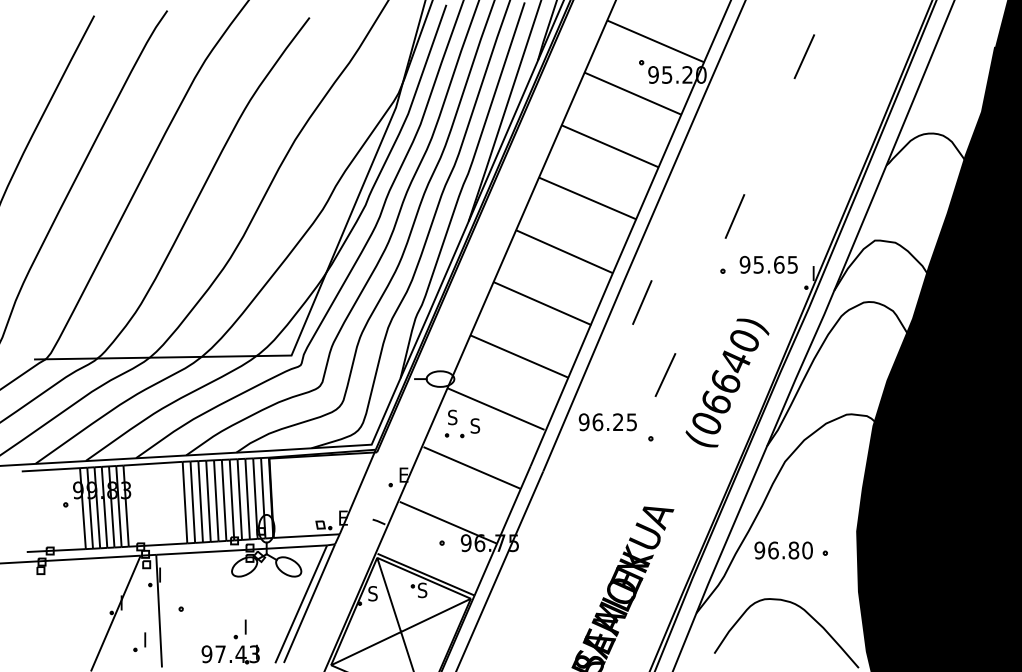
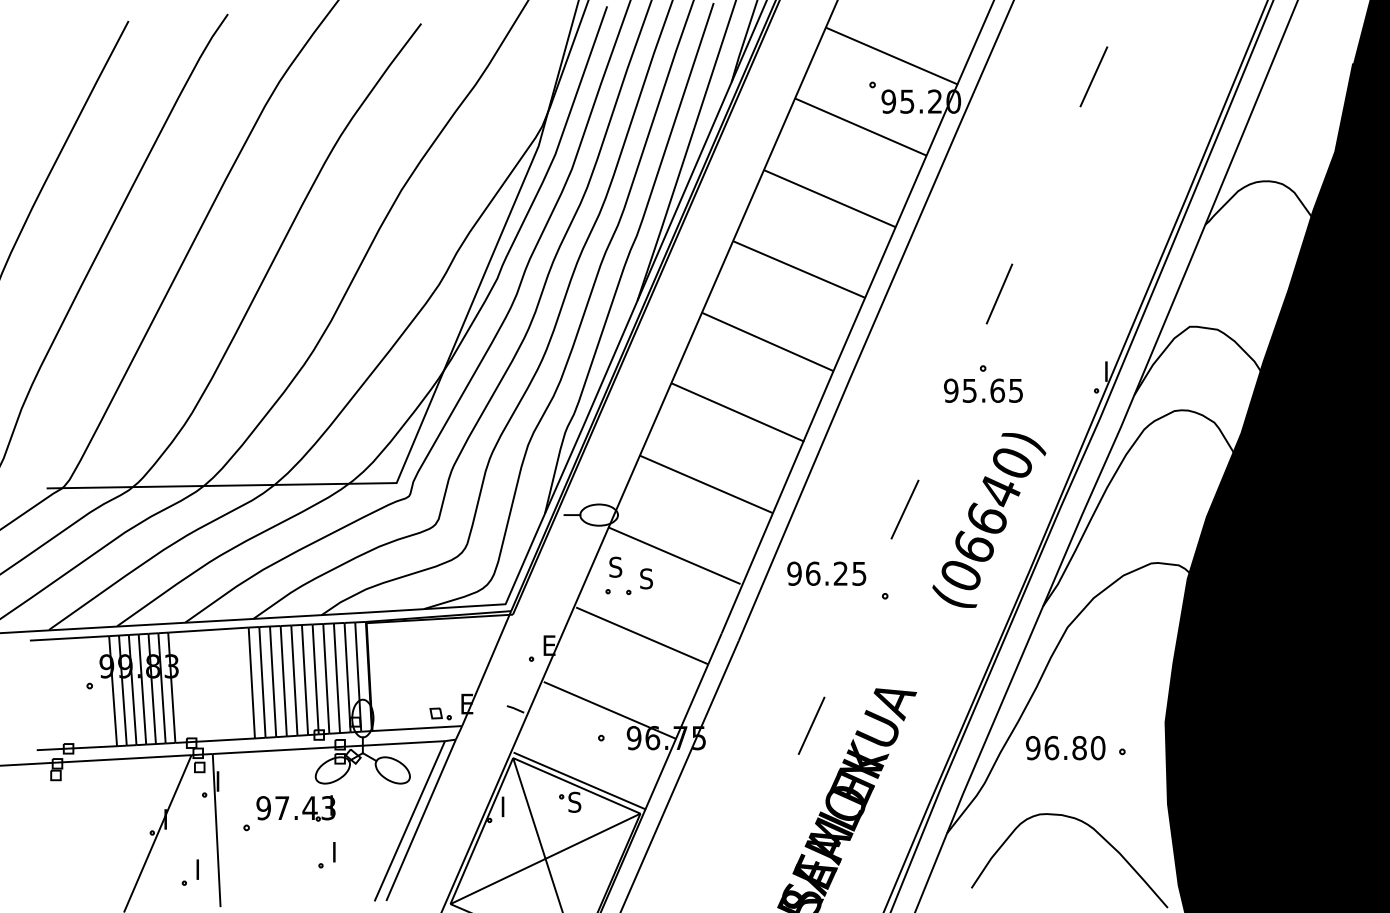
text: (768, 264) -> (983, 390), moved
line: (642, 302) -> (873, 410), removed
line: (596, 533) -> (811, 725), added
text: (373, 593) -> (507, 806), S -> I
part: (235, 655) -> (302, 810), moved

